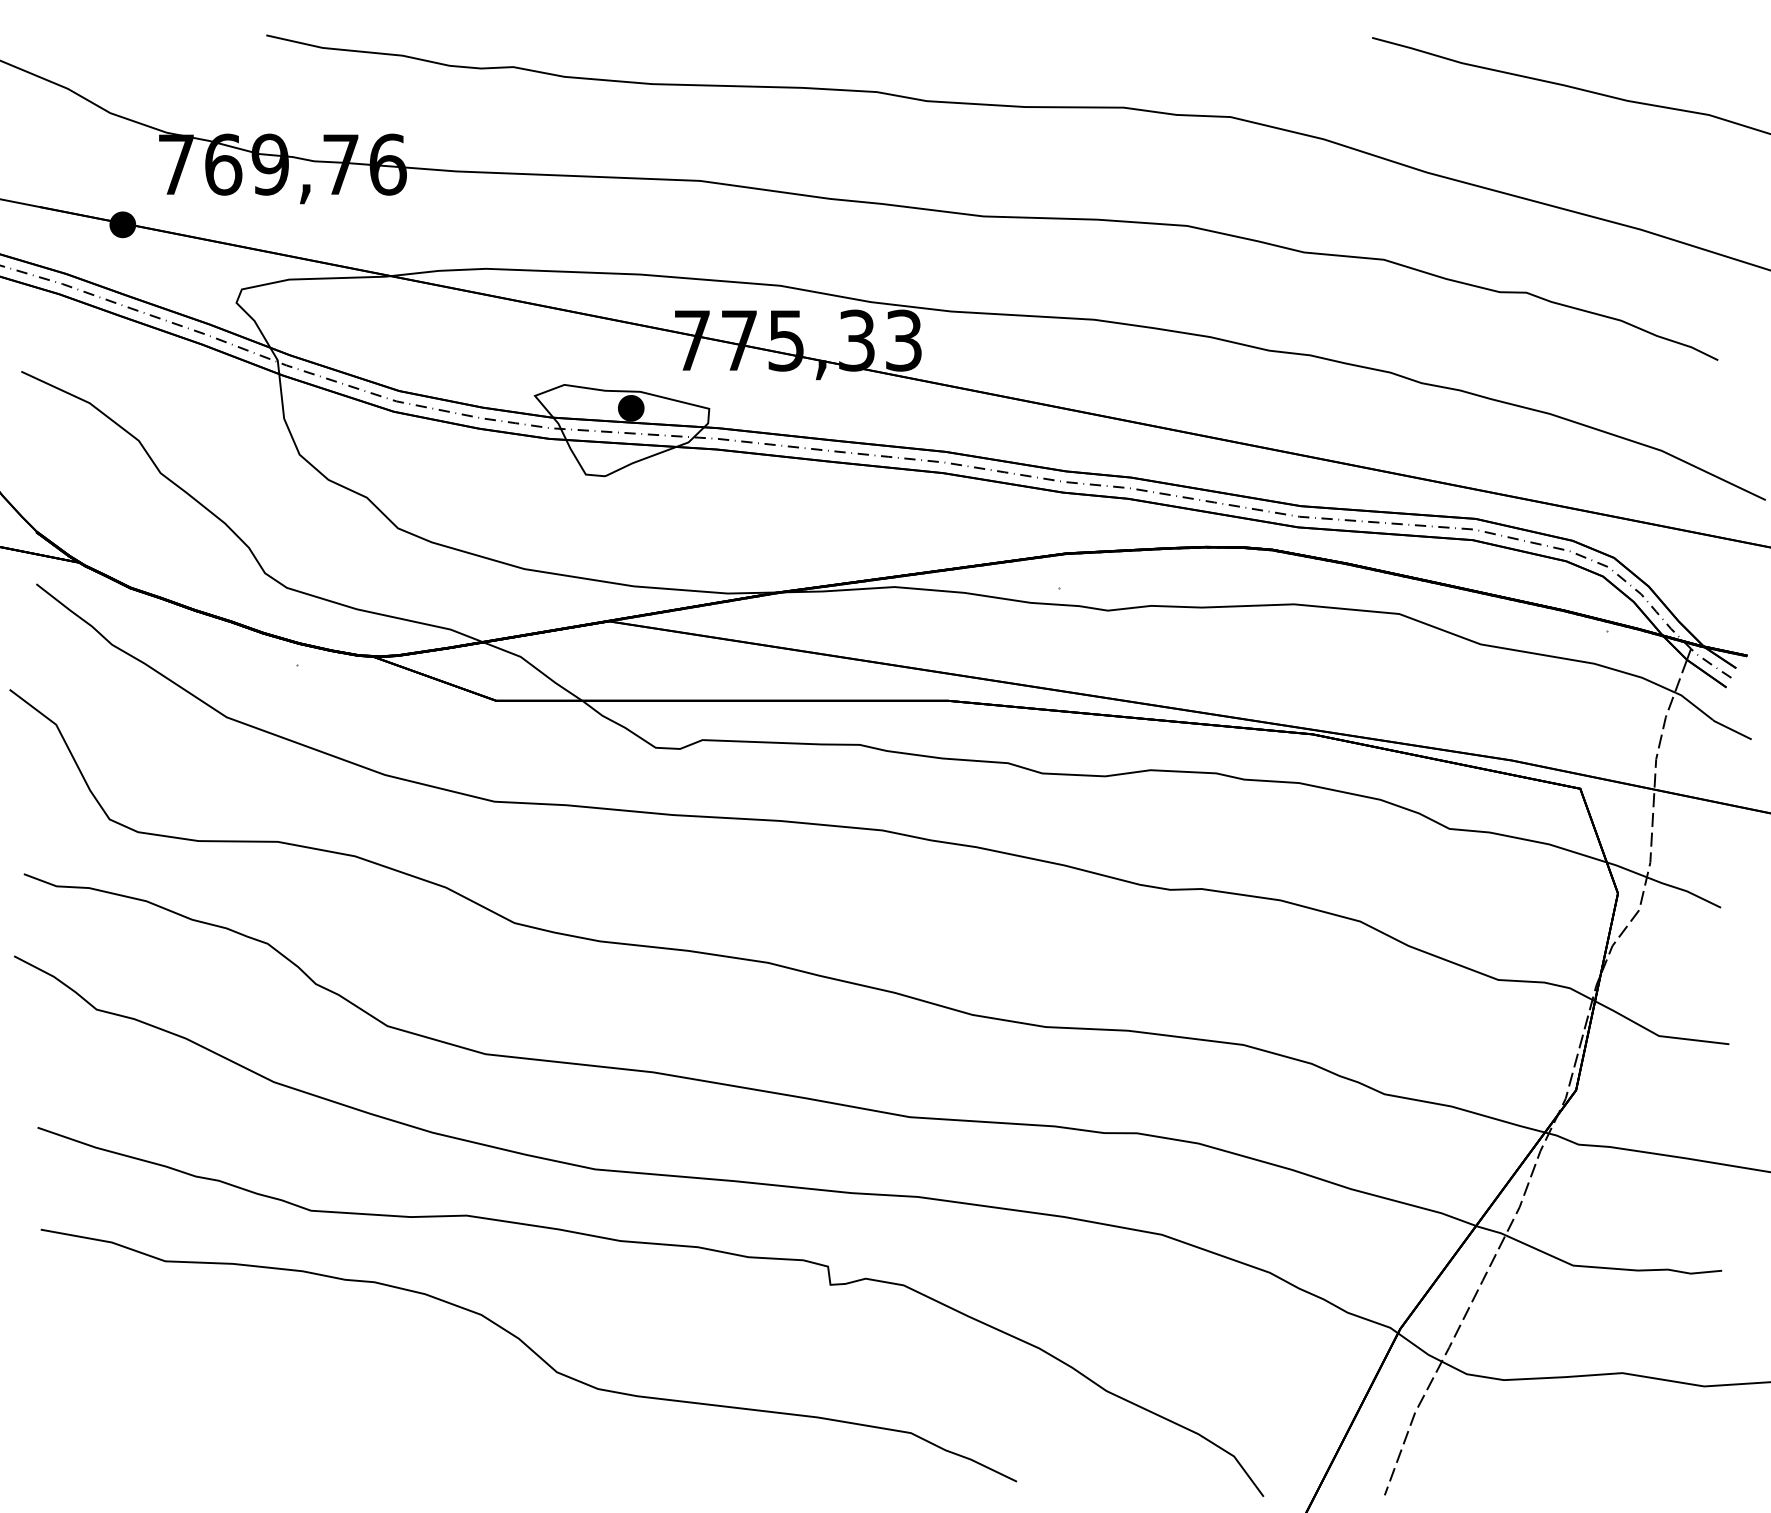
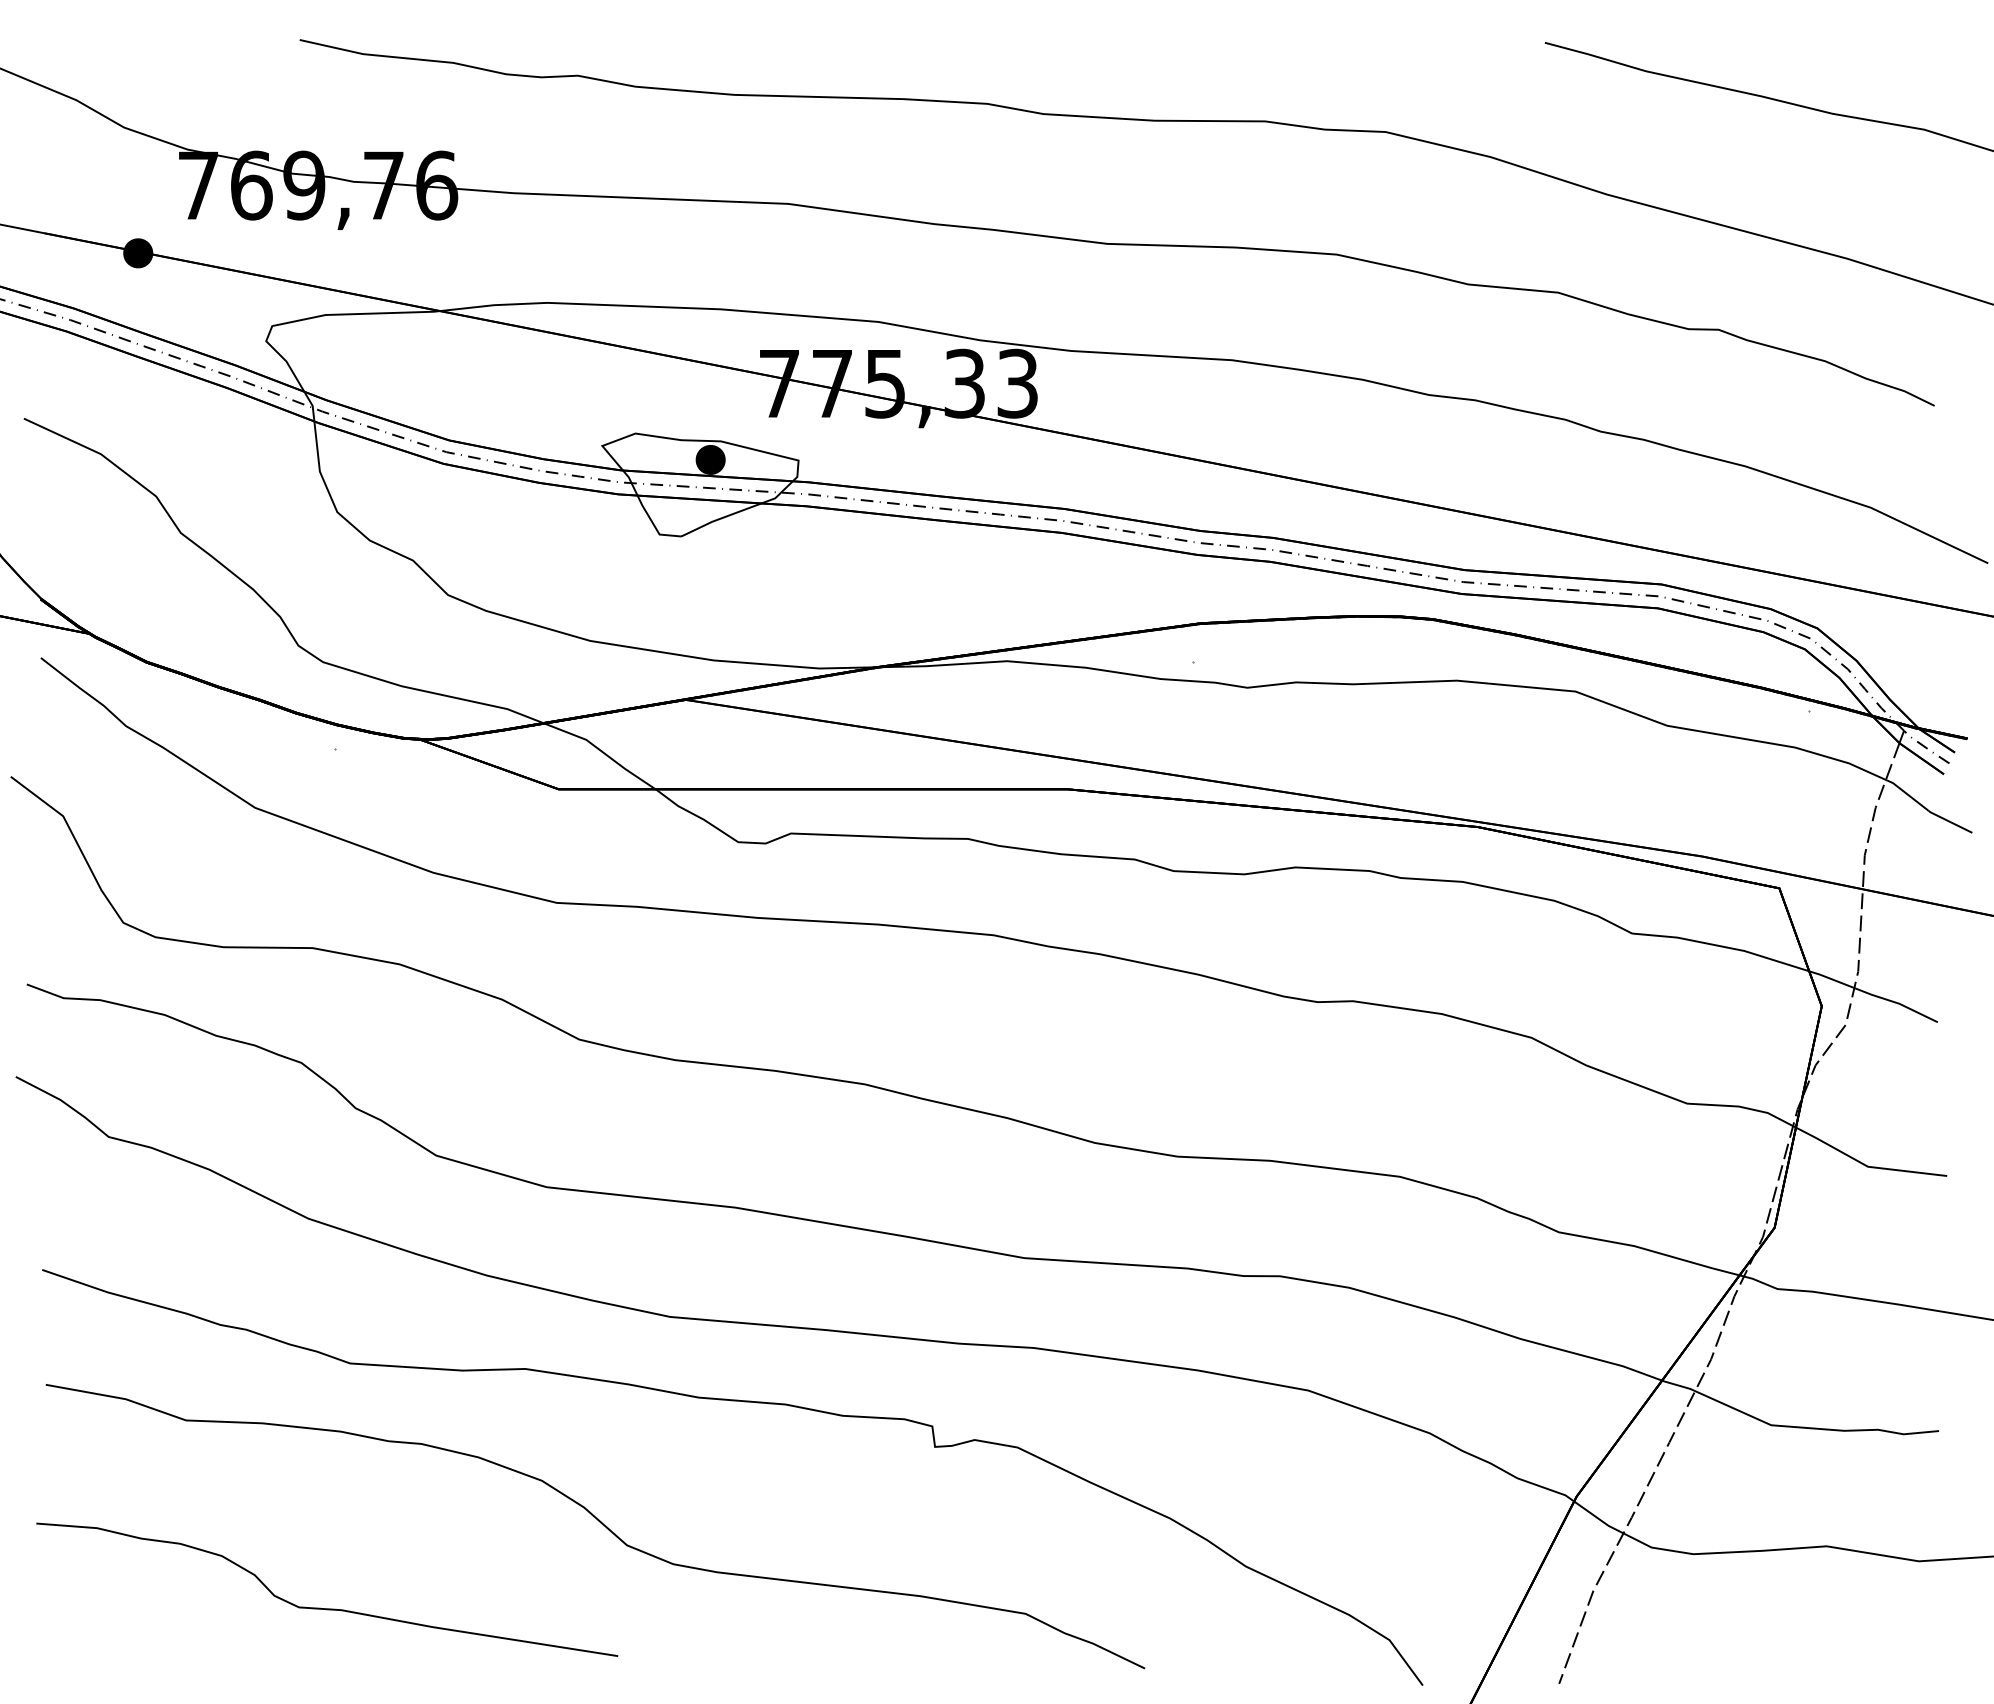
curve: (287, 1427) -> (323, 1607), added

